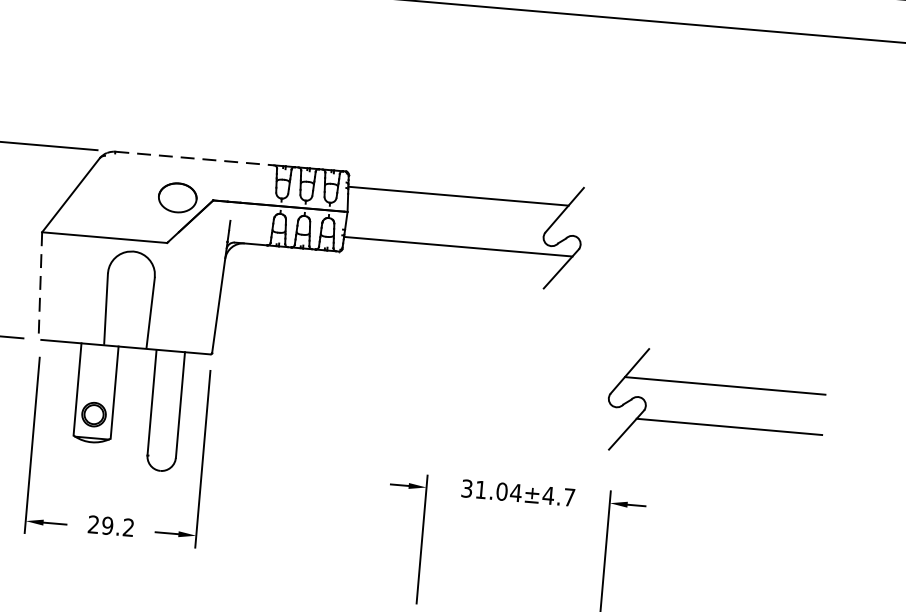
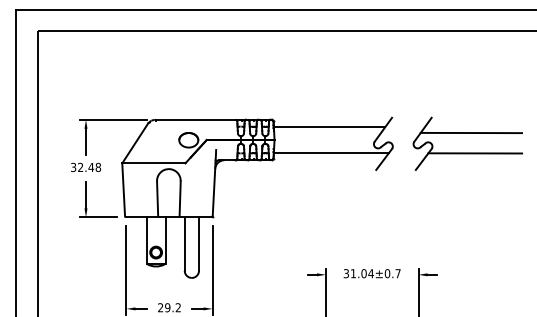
line: (196, 158) -> (196, 119), dashed -> solid
line: (39, 286) -> (123, 190), dashed -> solid
part: (714, 423) -> (467, 152), moved
text: (548, 495) -> (387, 273), 31.04±4.7 -> 31.04±0.7

